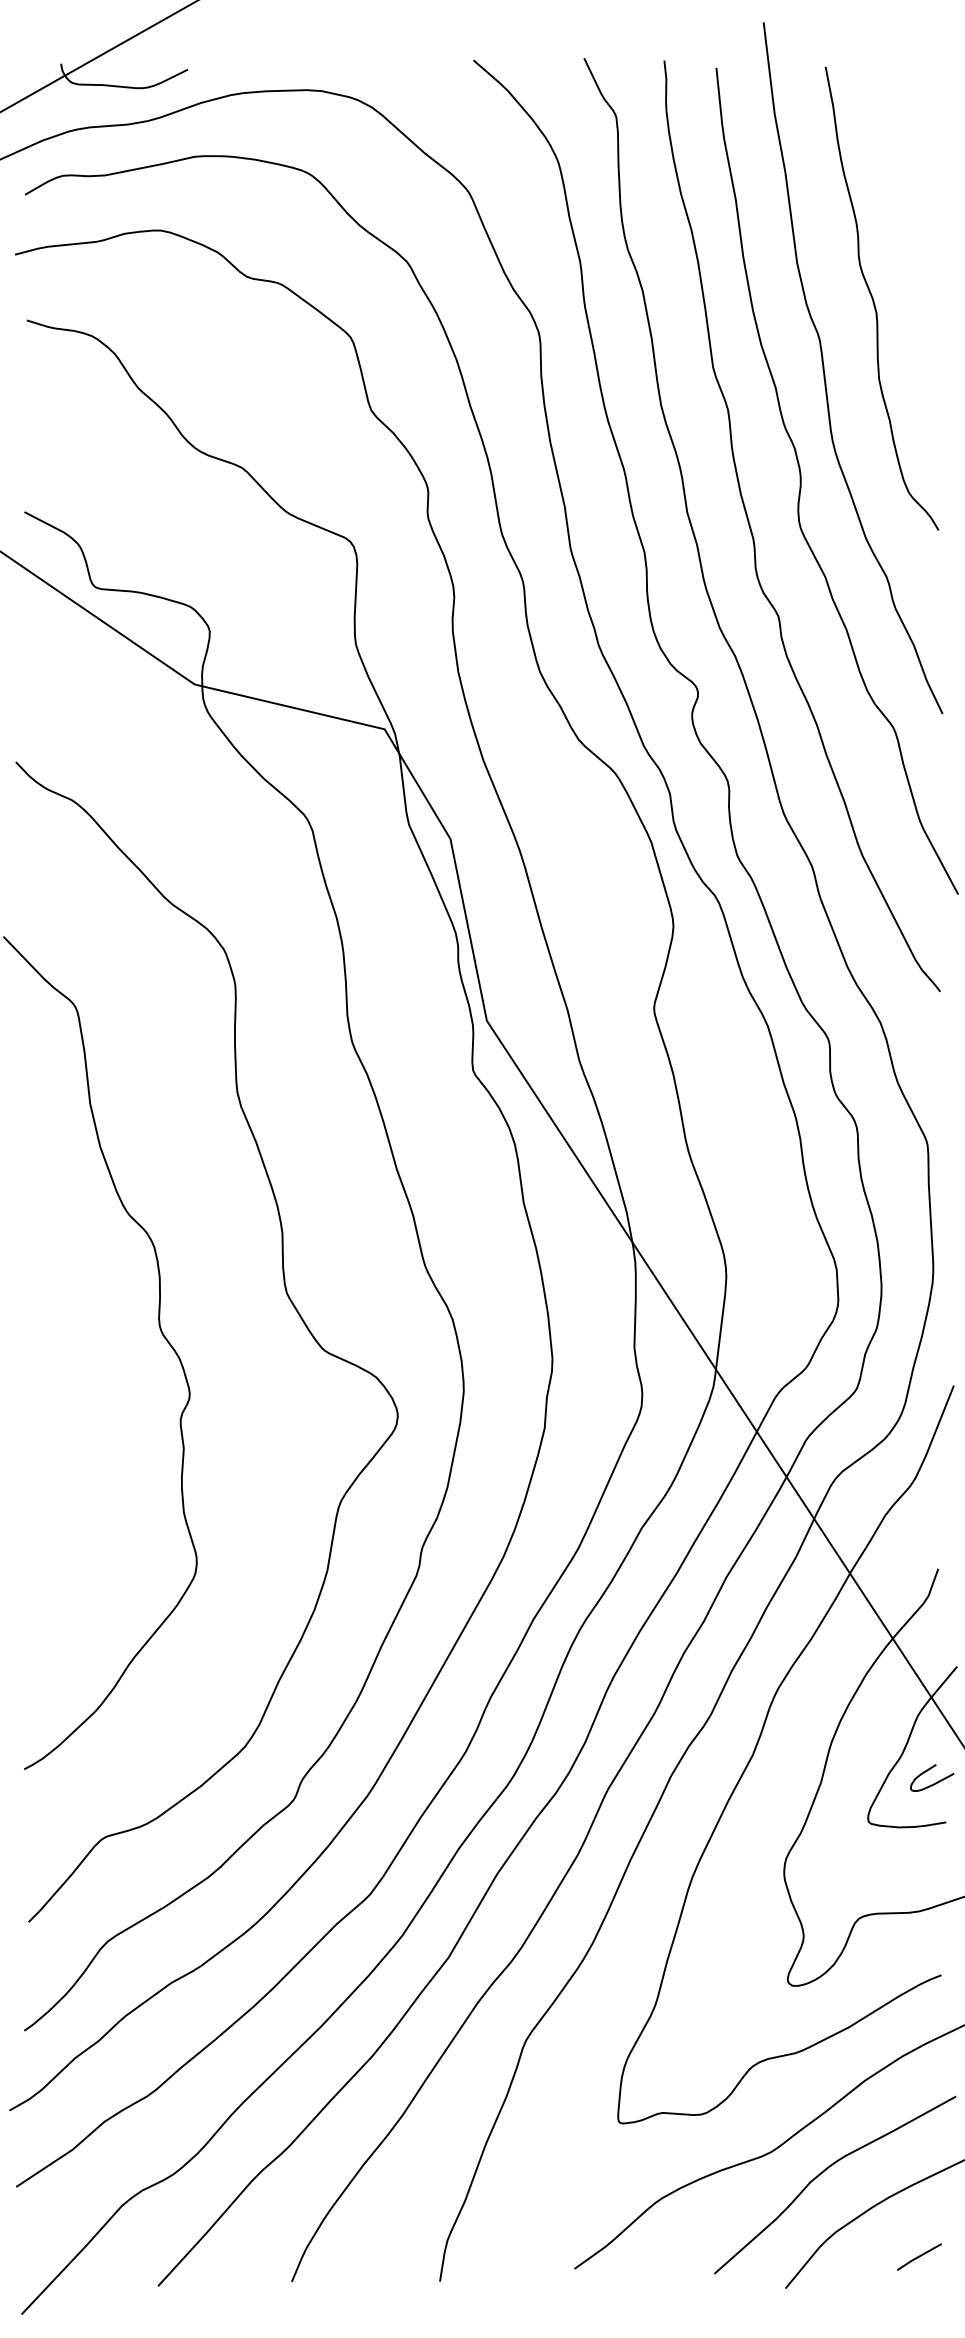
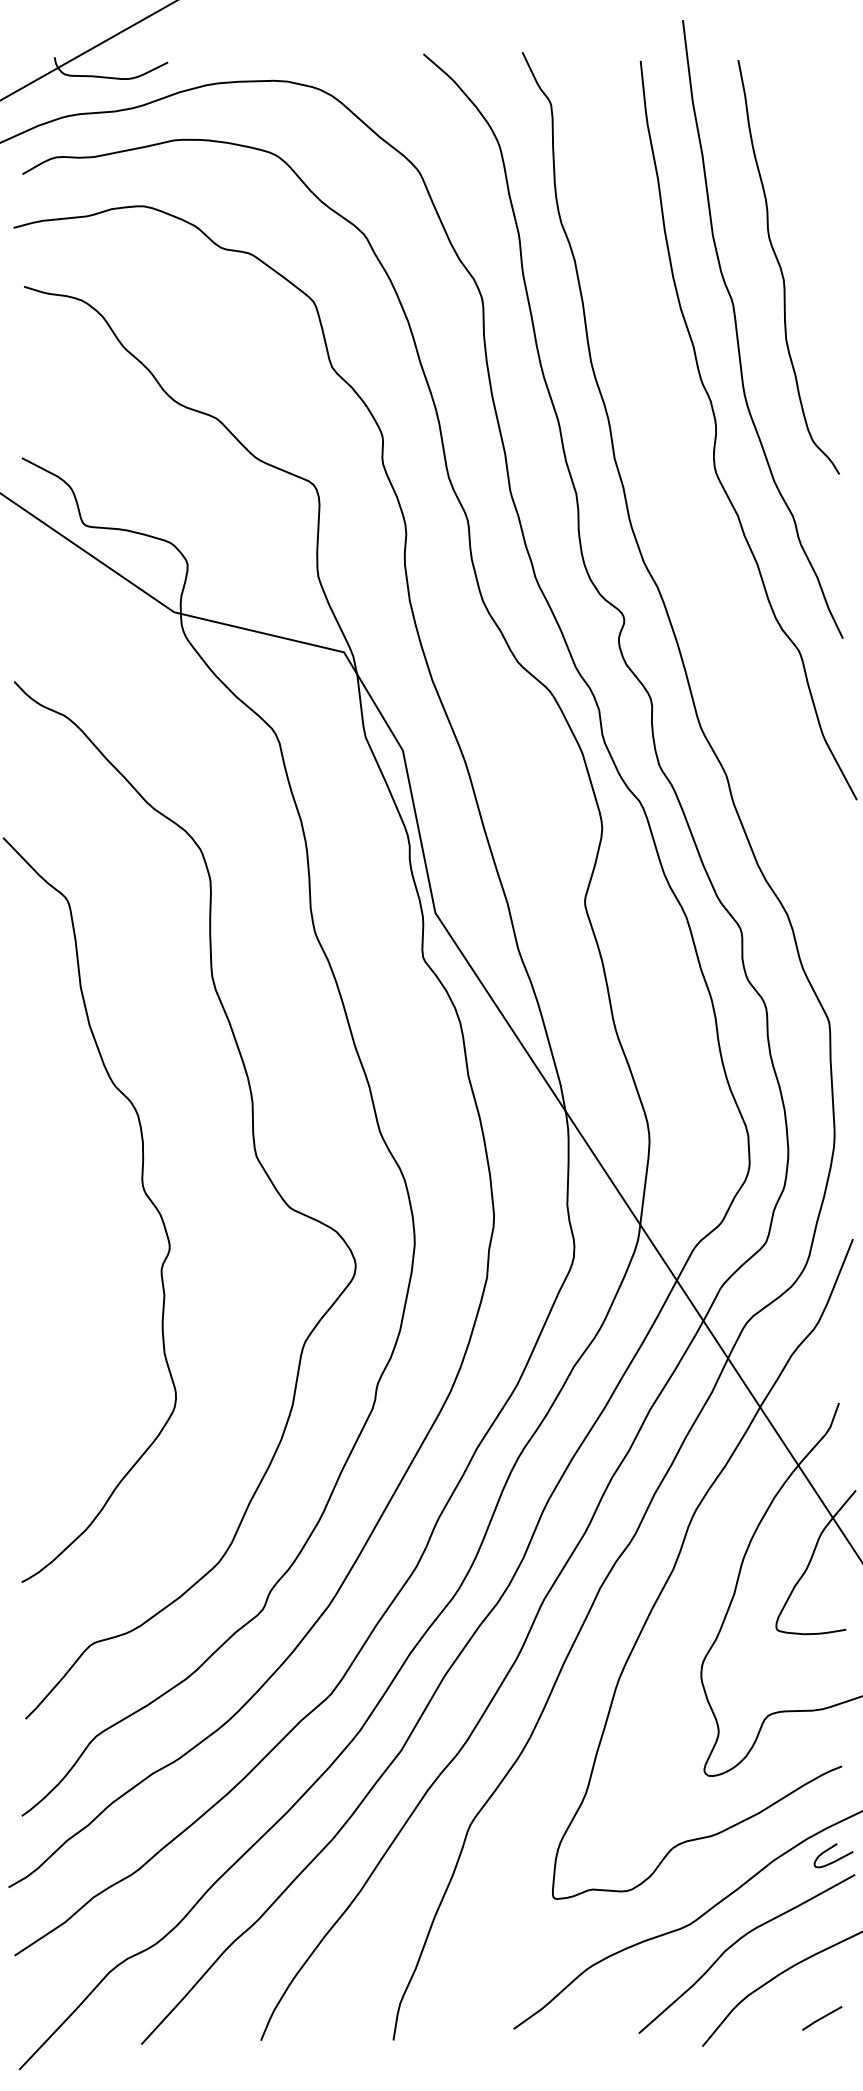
curve: (754, 538) -> (674, 481), removed
curve: (935, 1782) -> (836, 1859), moved

